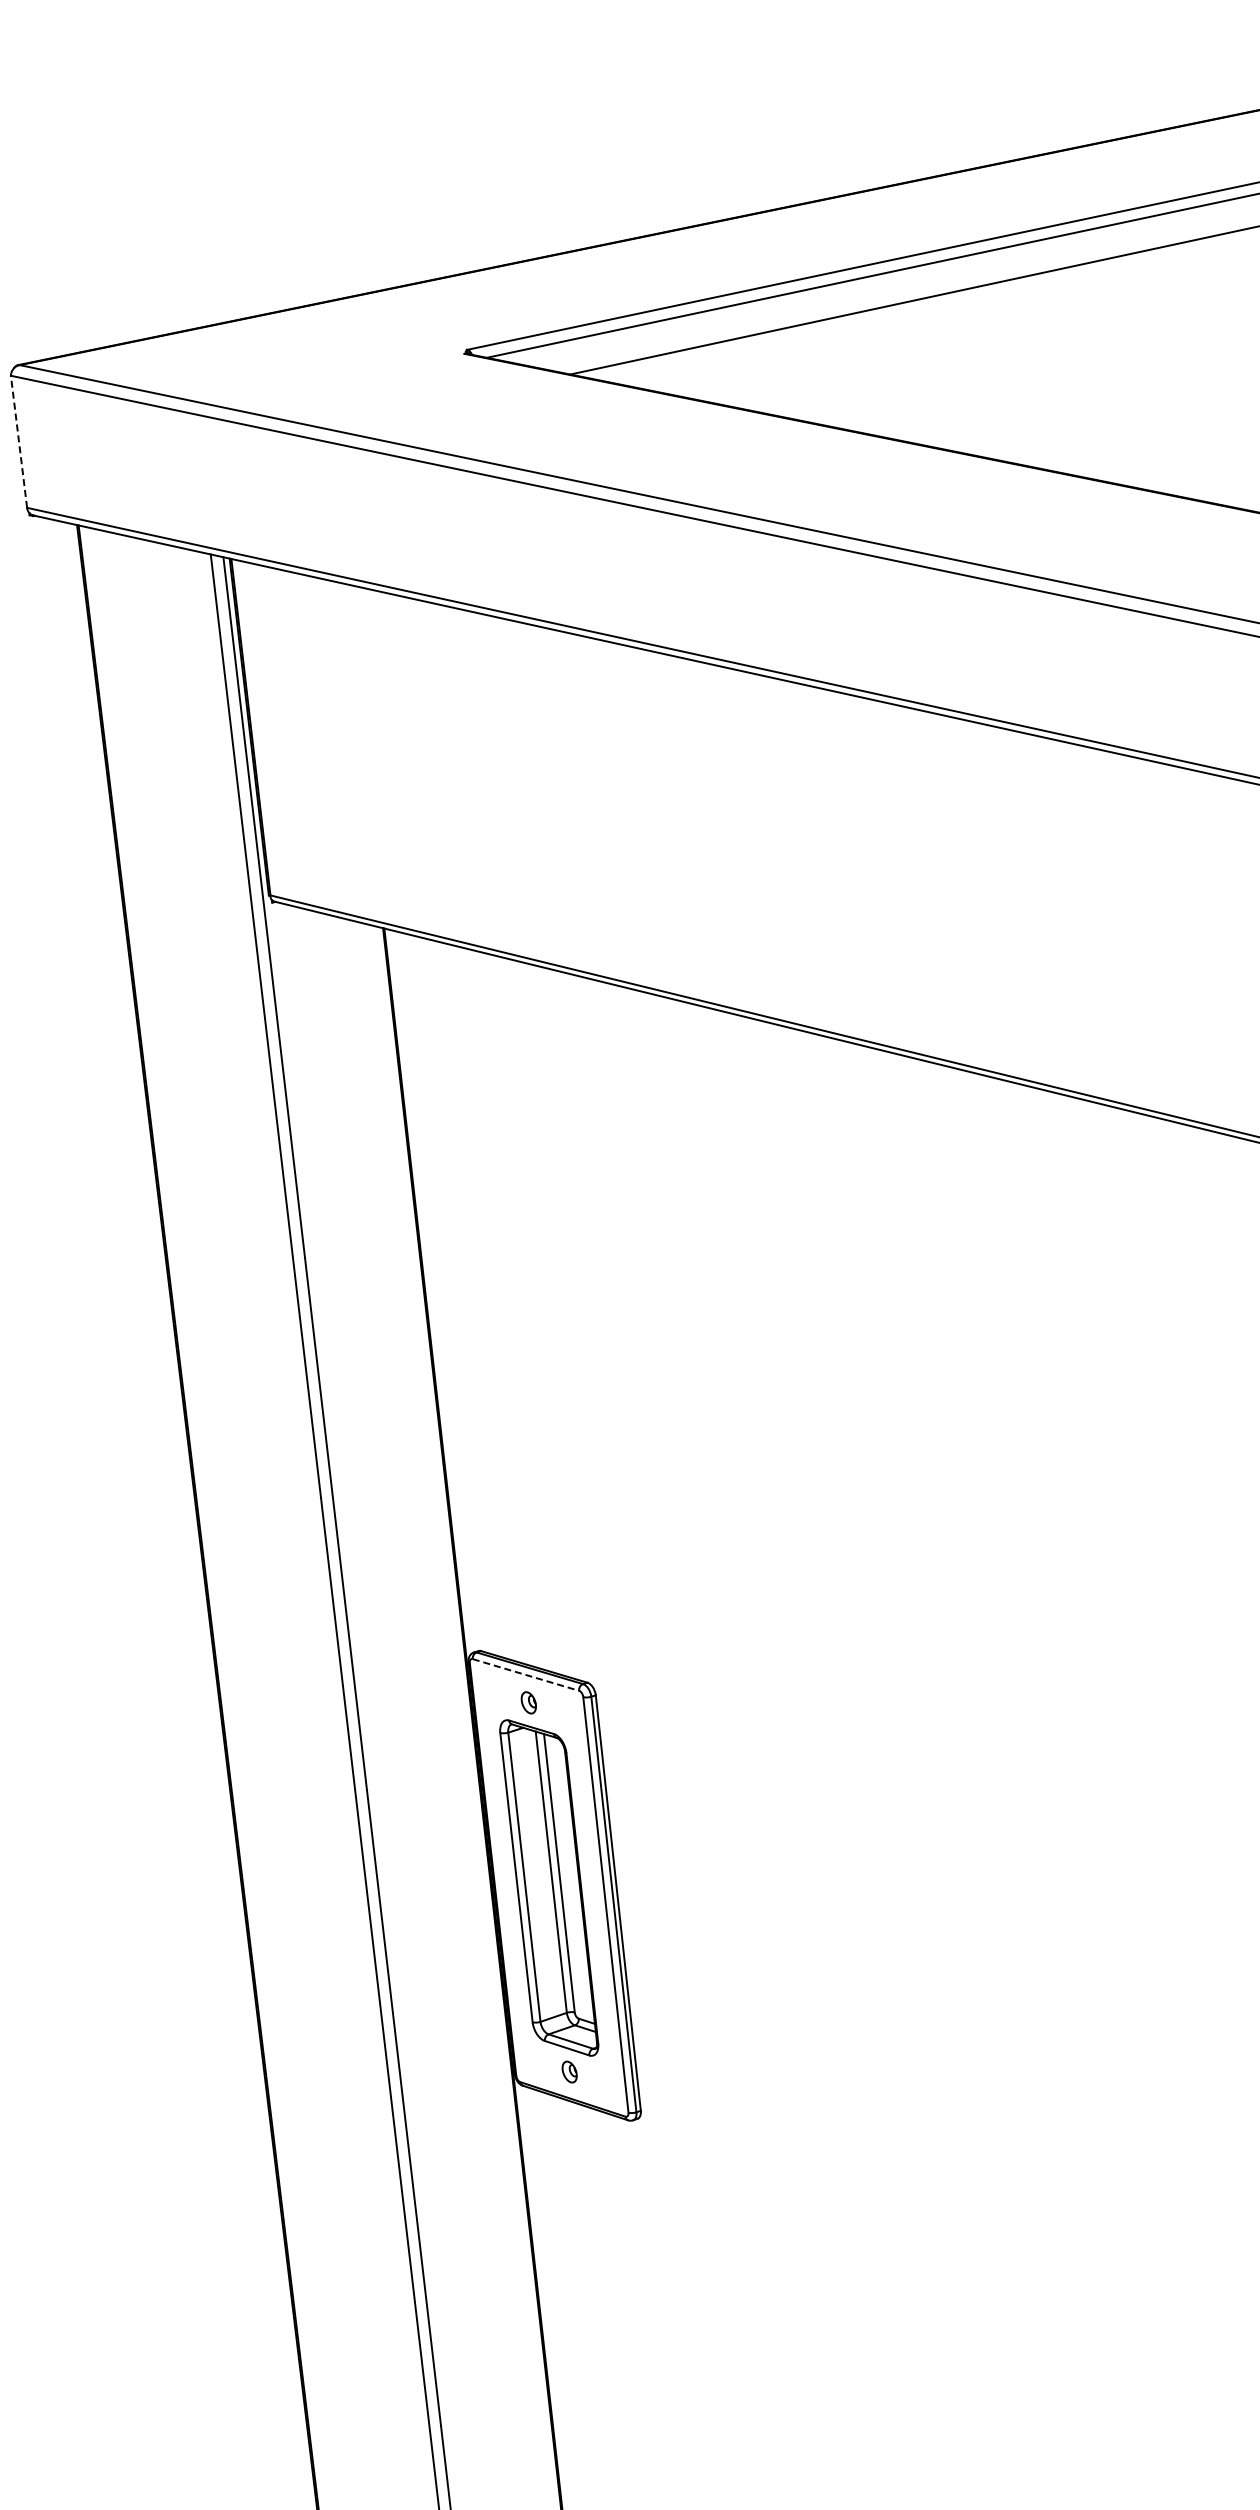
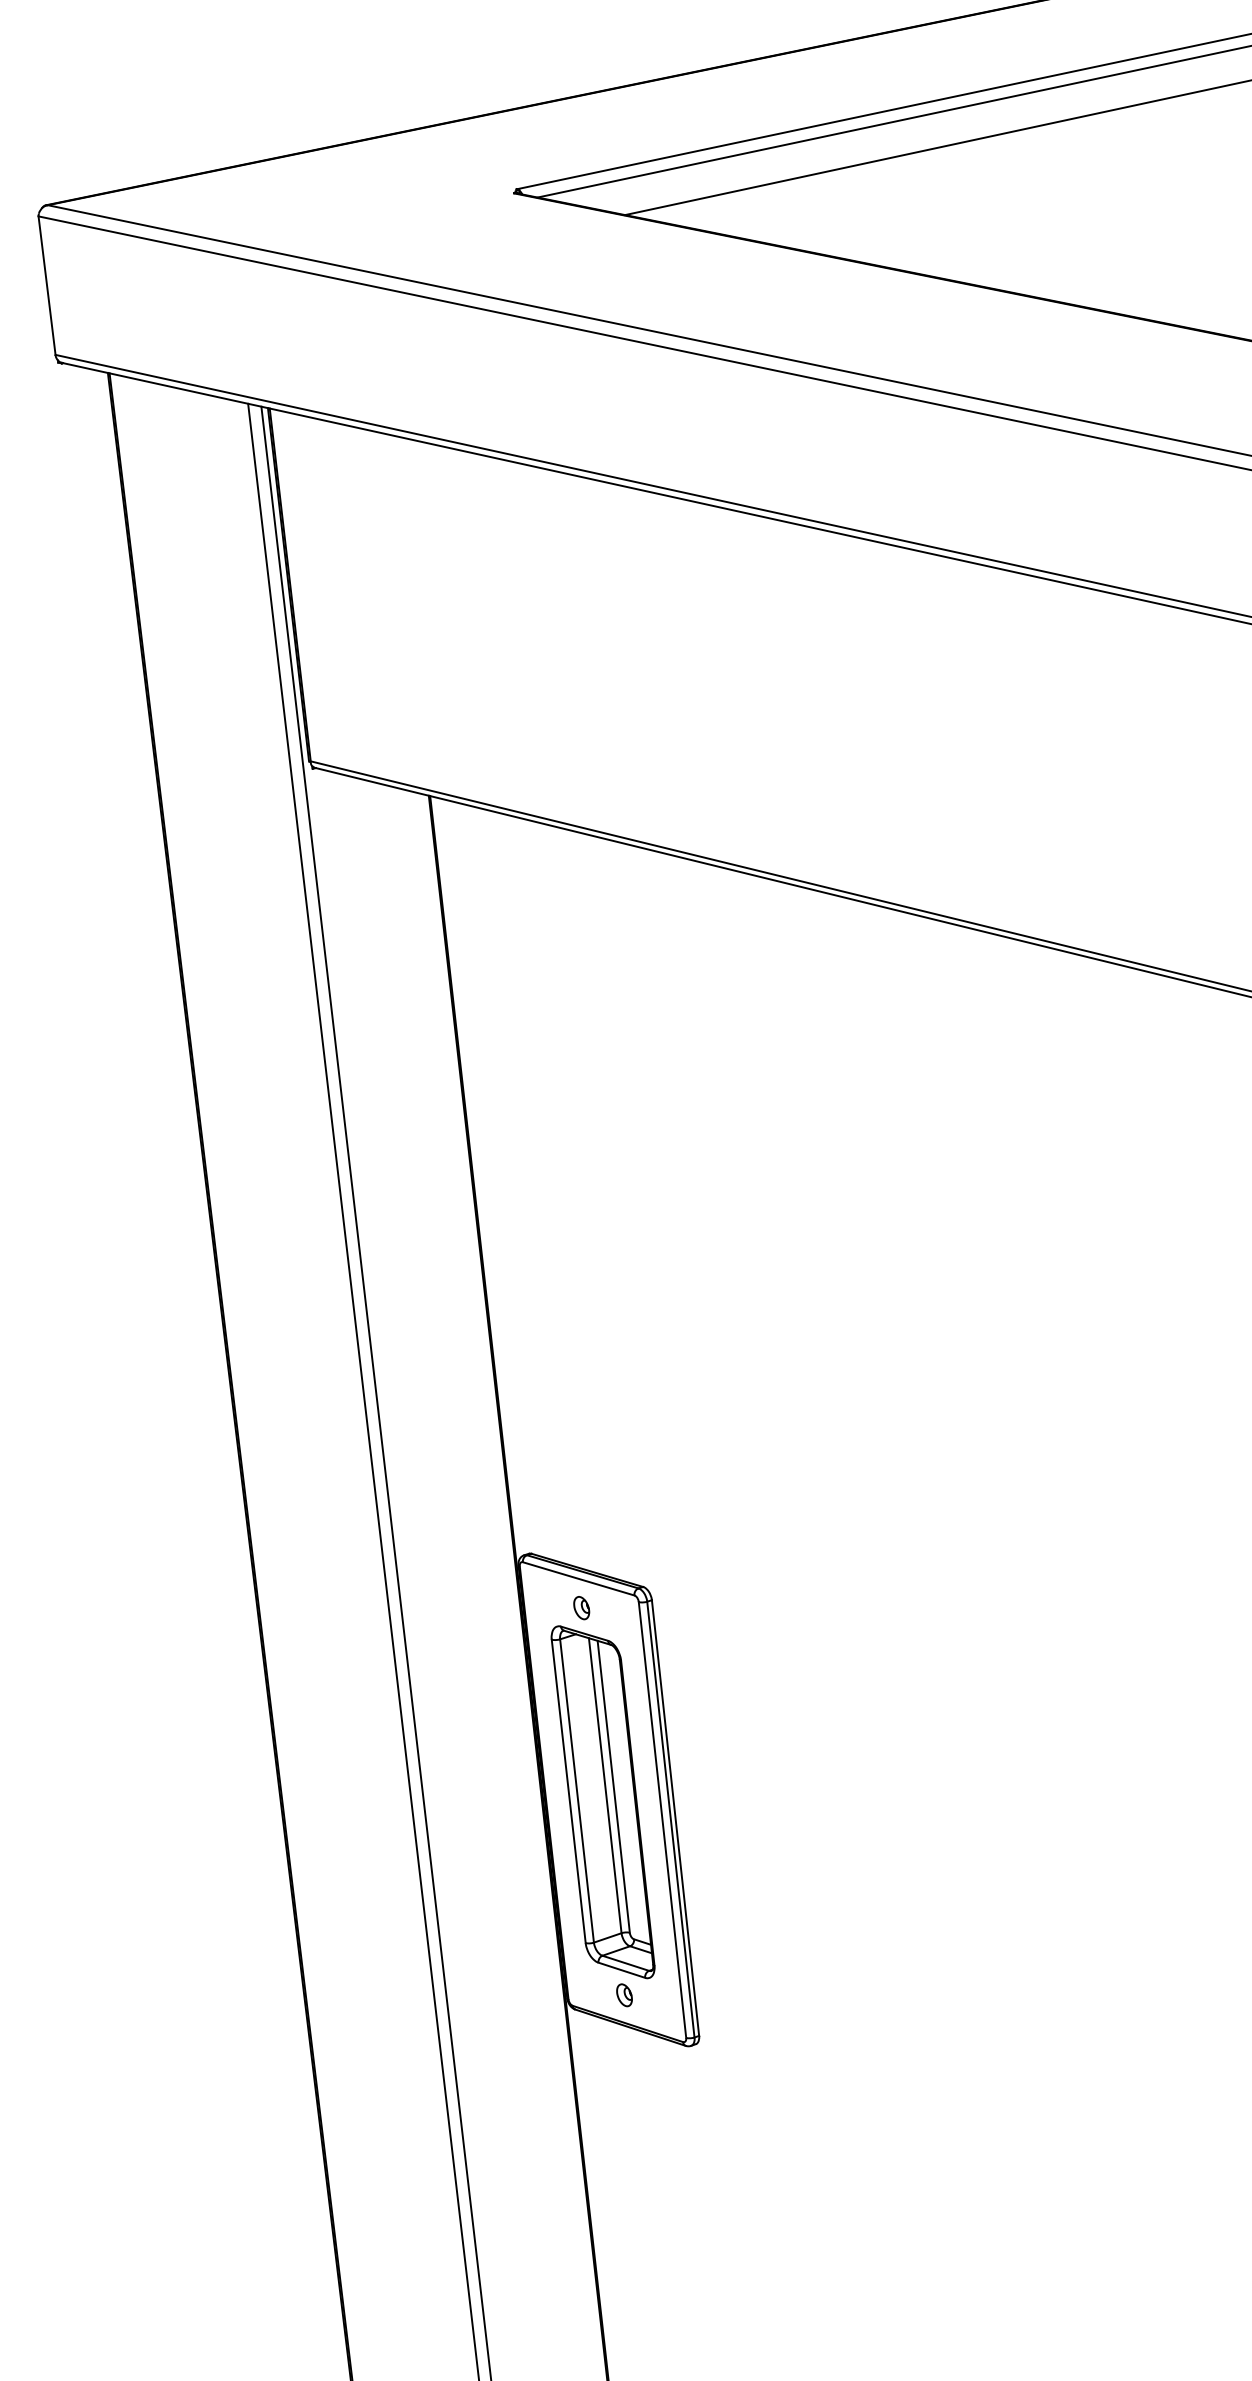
line: (19, 441) -> (47, 285), dashed -> solid
line: (526, 1675) -> (579, 1579), dashed -> solid

